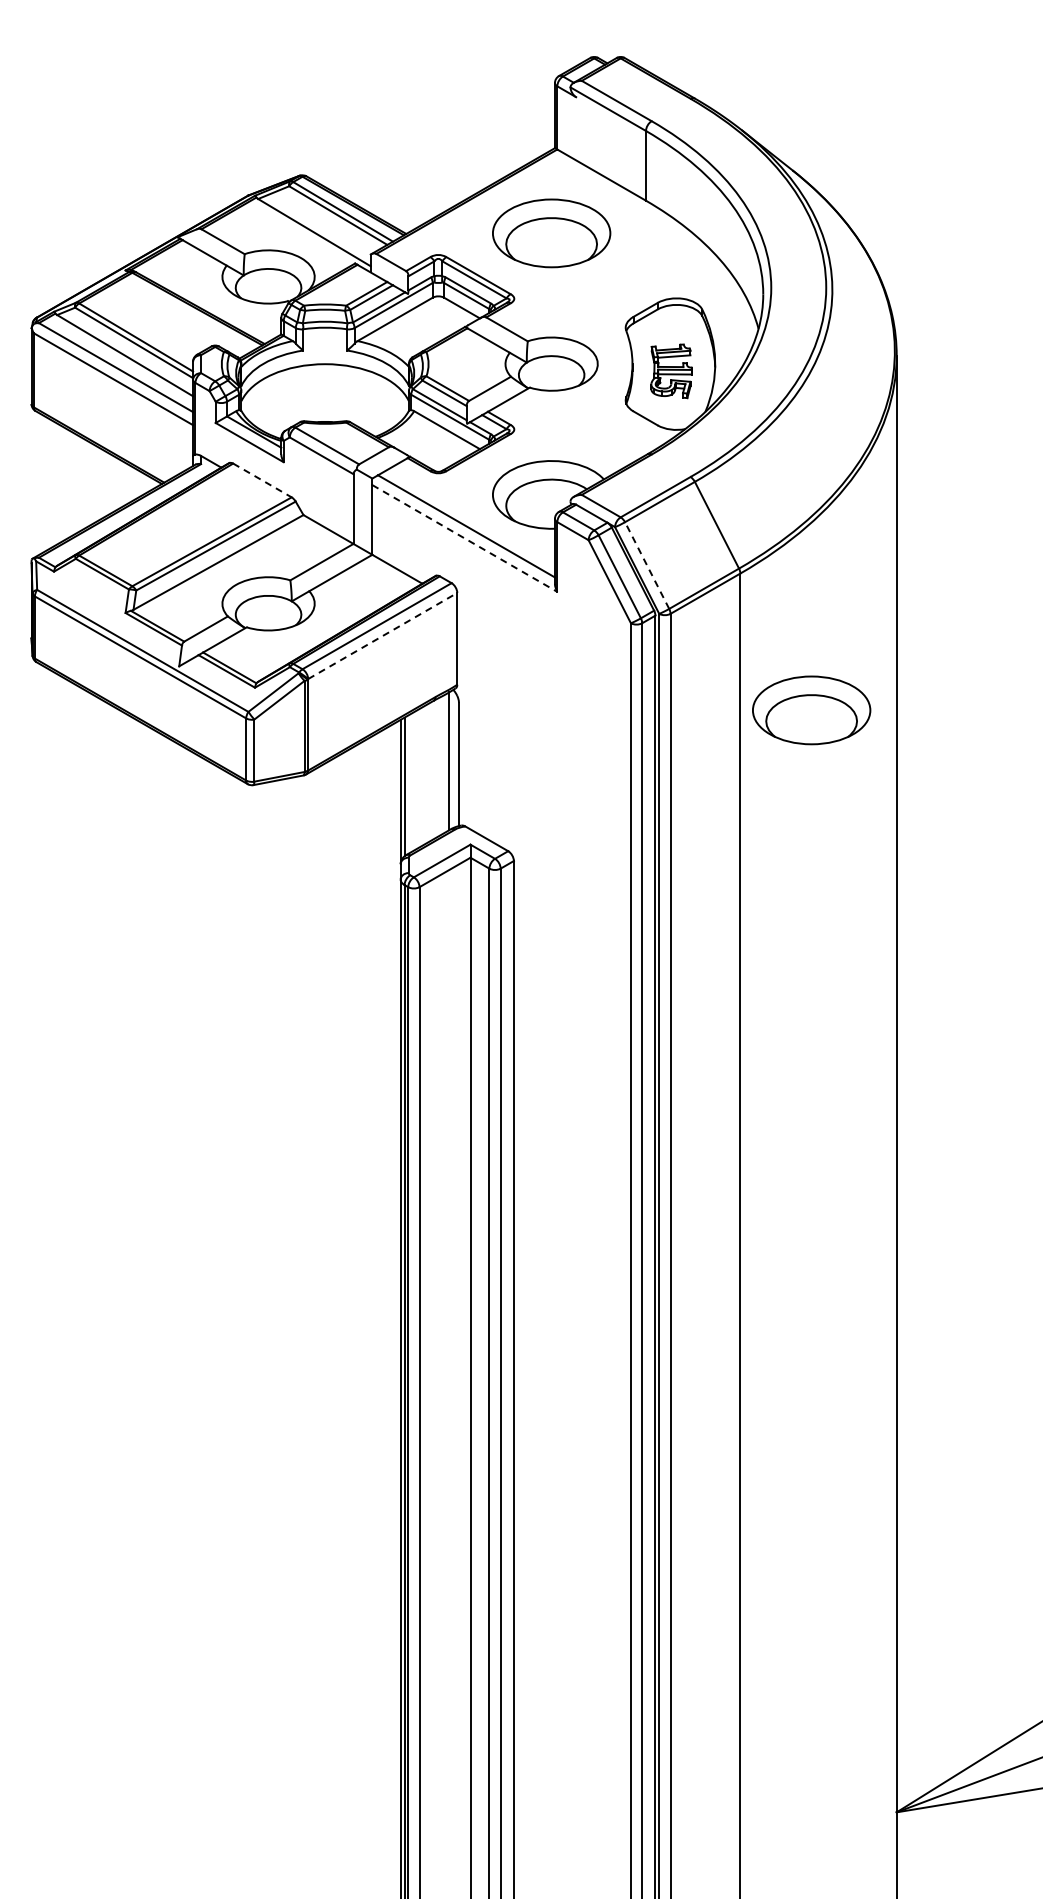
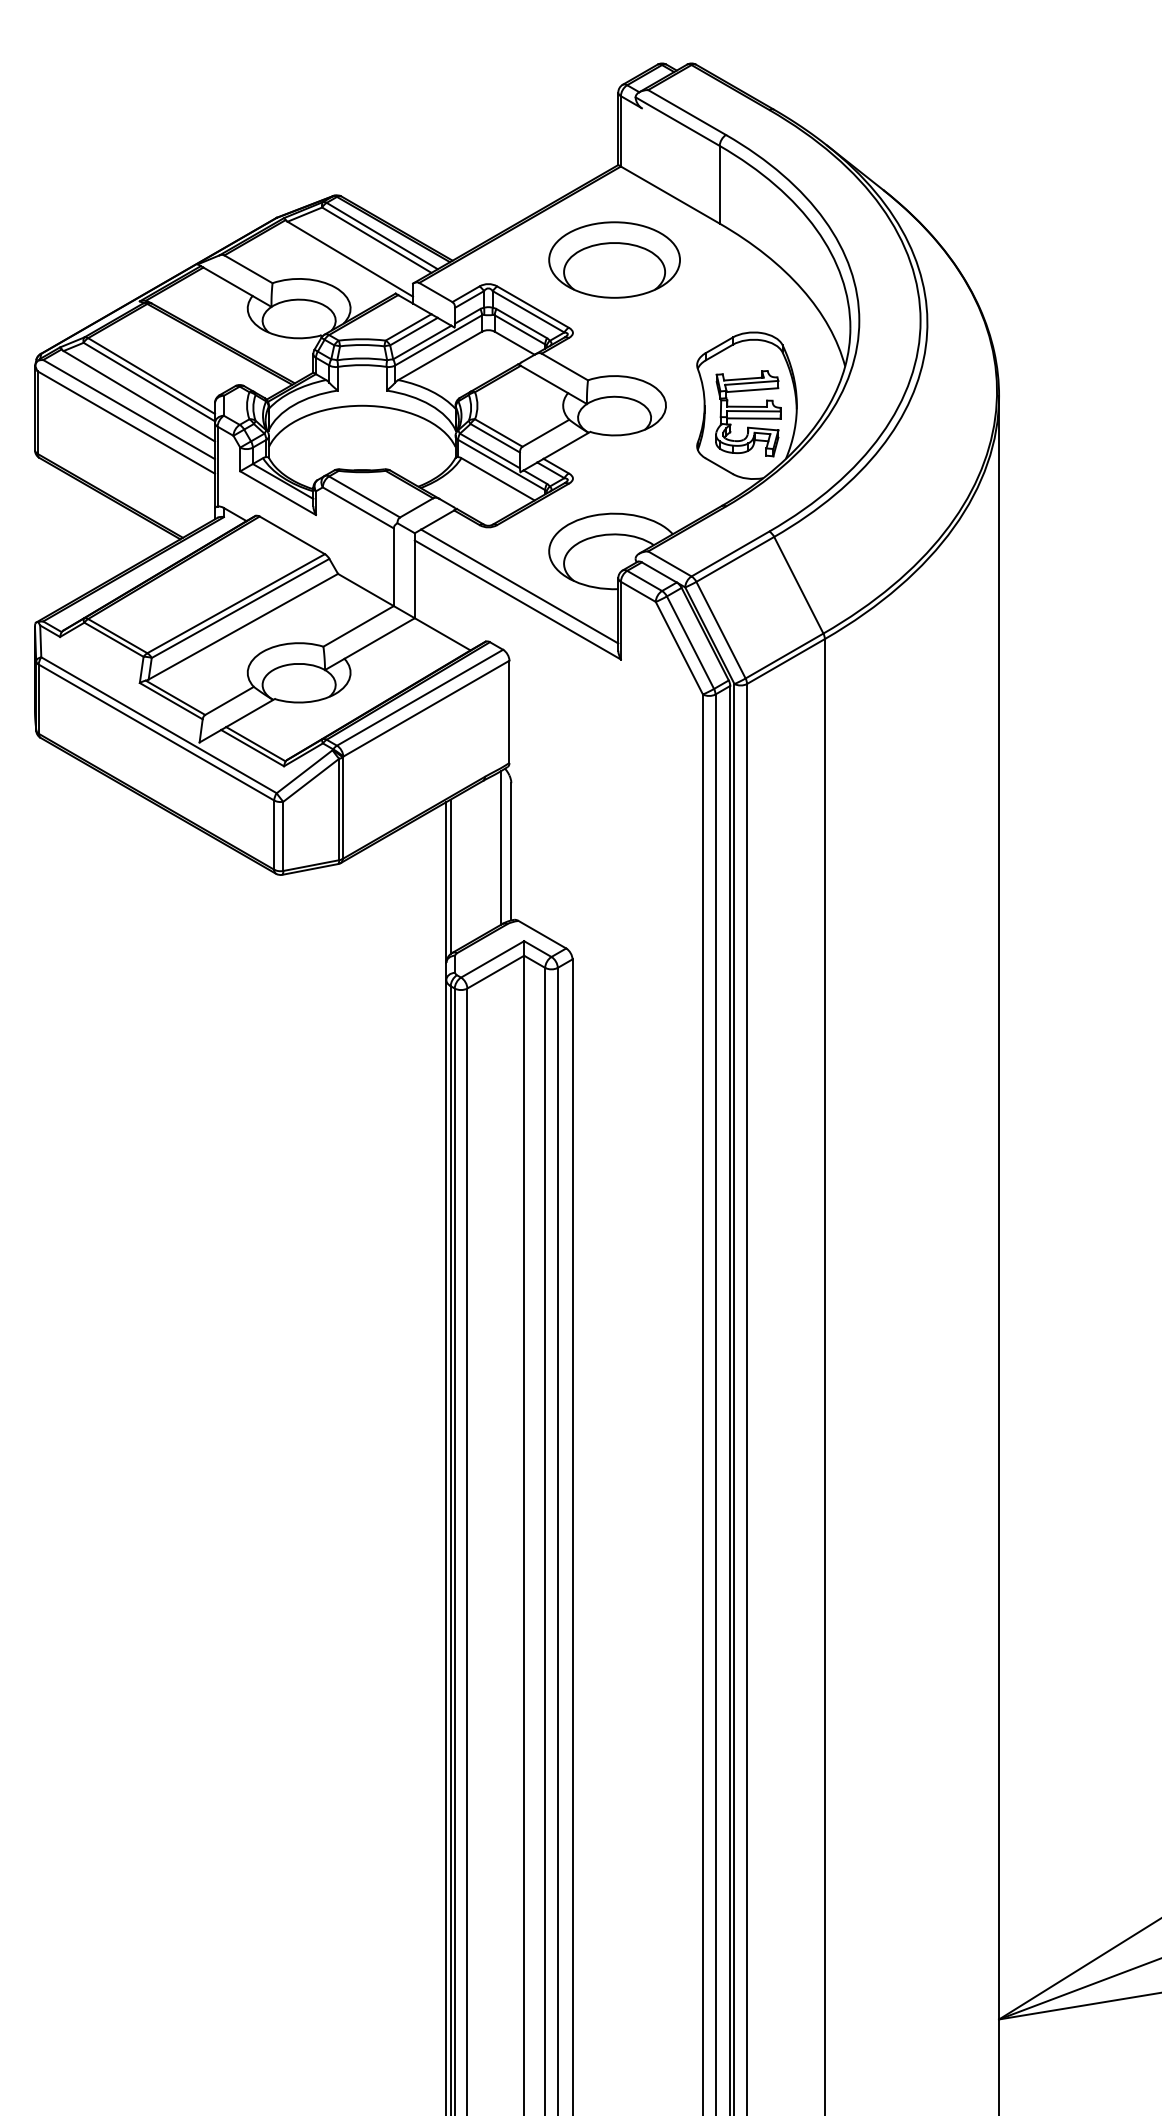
part: (671, 371) -> (748, 413), size x1.43
line: (262, 480) -> (292, 535), dashed -> solid
line: (464, 538) -> (517, 600), dashed -> solid
line: (647, 565) -> (721, 630), dashed -> solid
line: (383, 635) -> (427, 708), dashed -> solid
part: (811, 710) -> (904, 791), removed

